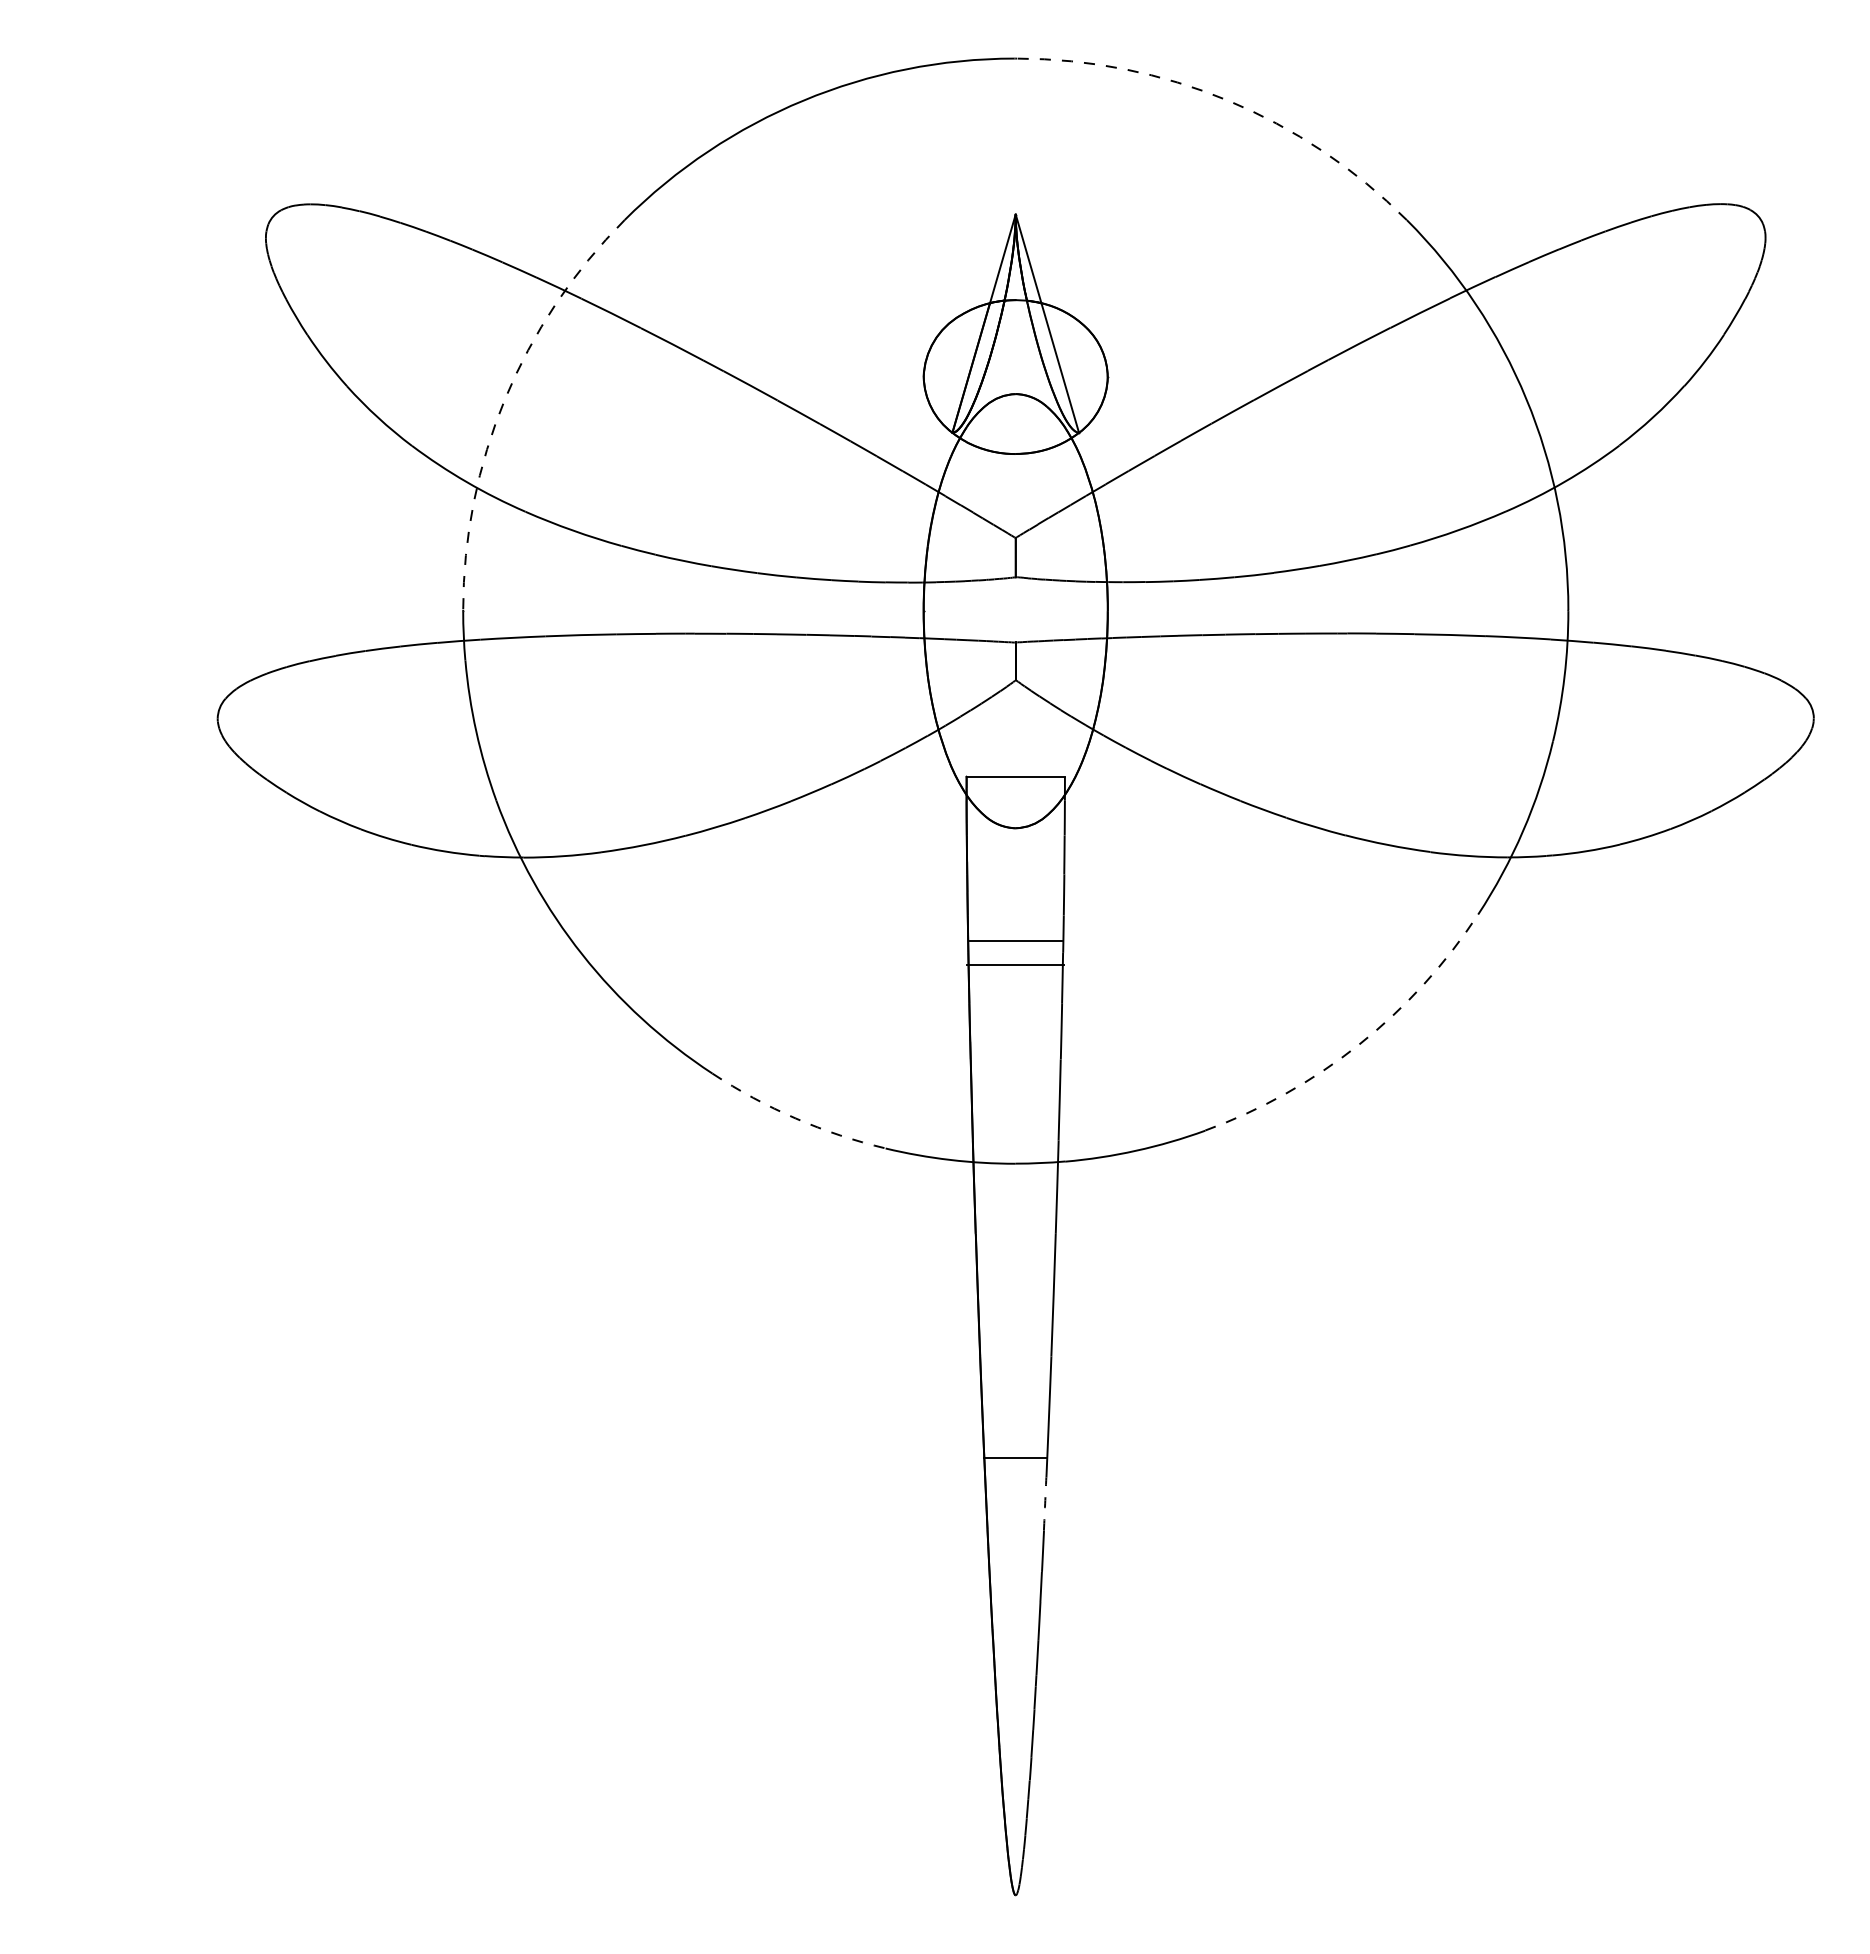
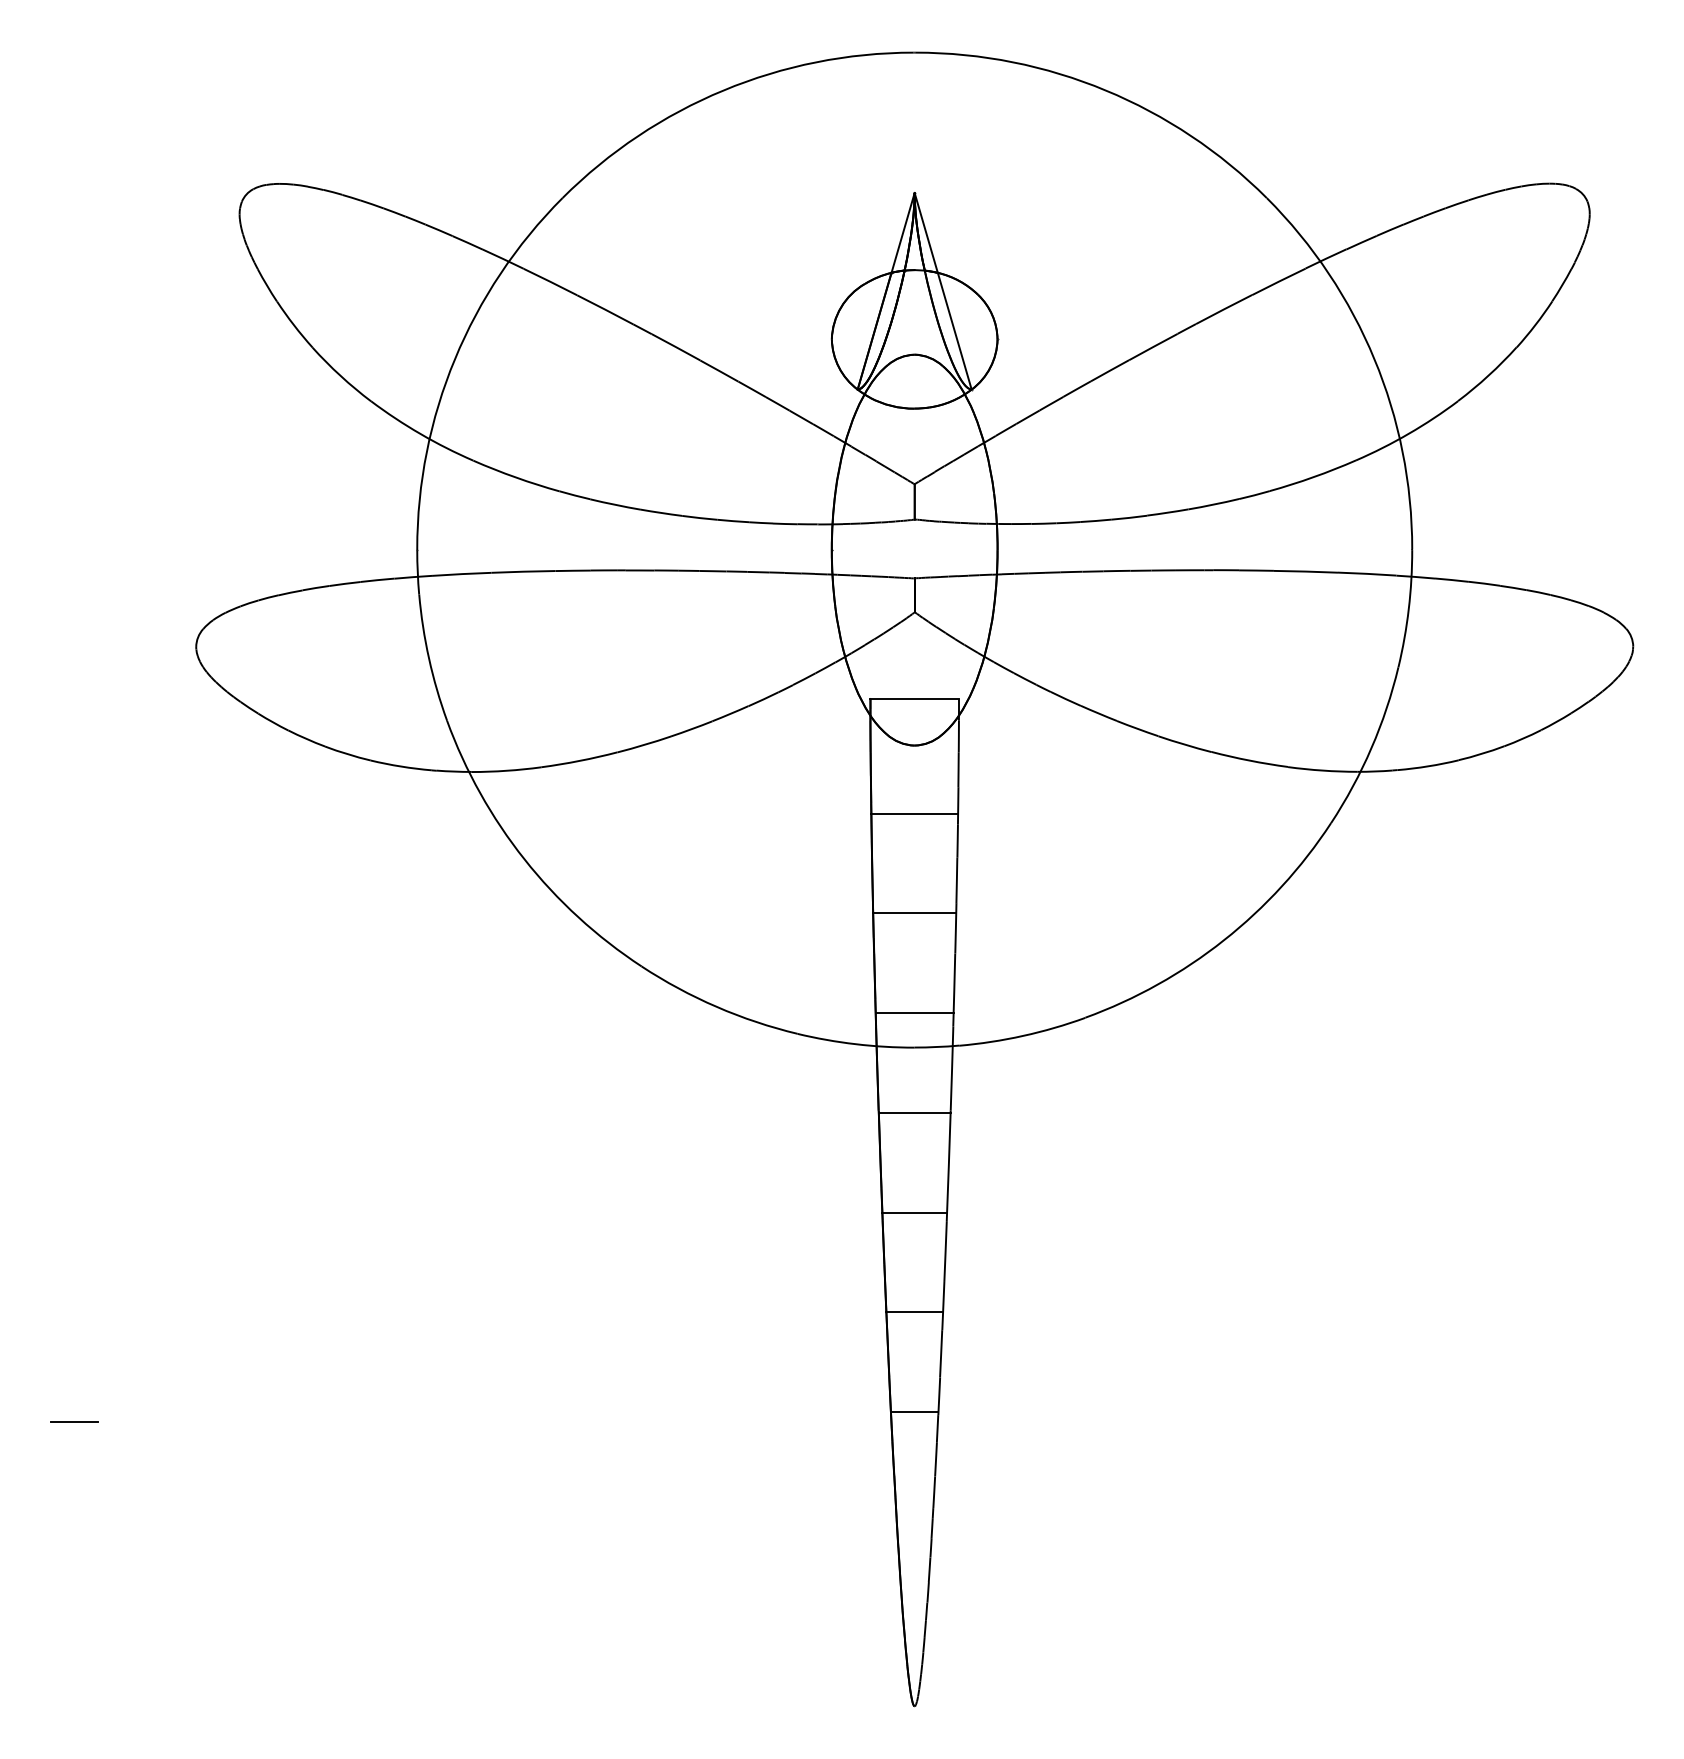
arc: (1227, 100) -> (1105, 90), dashed -> solid
arc: (505, 398) -> (455, 358), dashed -> solid
line: (1015, 940) -> (914, 913), moved
line: (1015, 964) -> (914, 813), moved
arc: (1359, 1044) -> (1224, 940), dashed -> solid
arc: (795, 1118) -> (716, 1006), dashed -> solid
line: (1015, 1125) -> (914, 1013), added
line: (1015, 1236) -> (914, 1113), added
line: (1015, 1347) -> (914, 1213), added
arc: (1045, 1503) -> (941, 1353), dashed -> solid
line: (1015, 1568) -> (914, 1412), added
line: (82, 1579) -> (74, 1421), added

